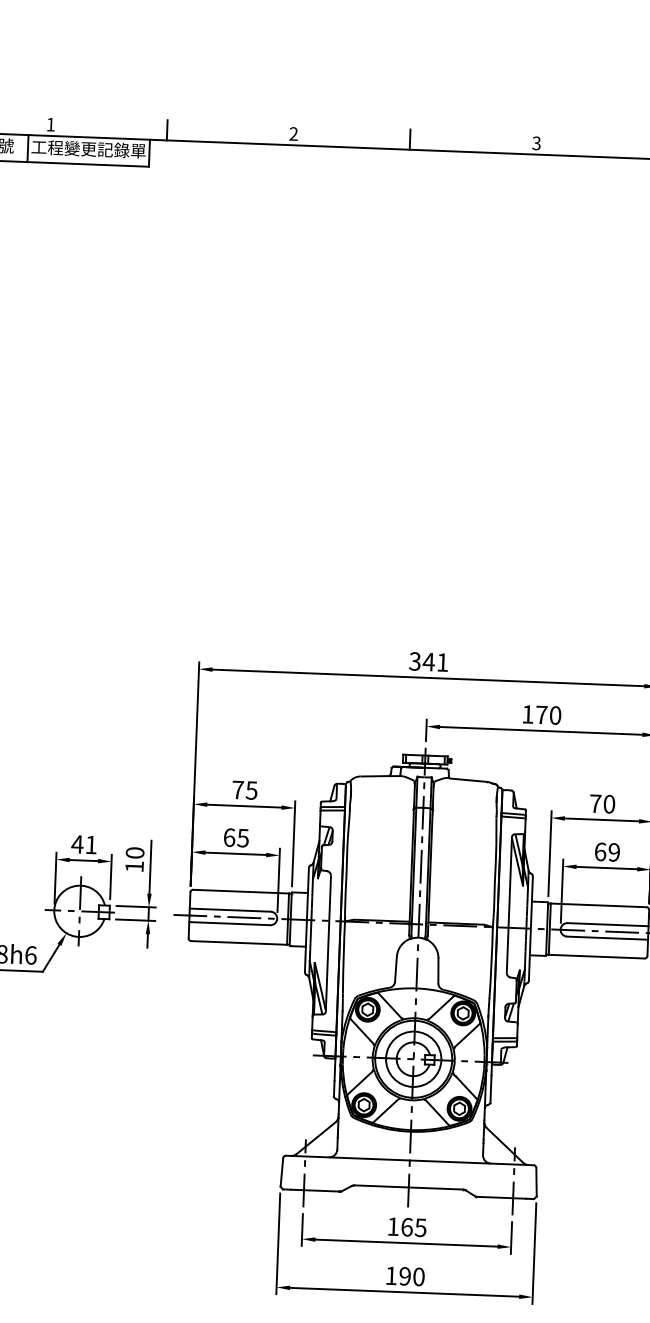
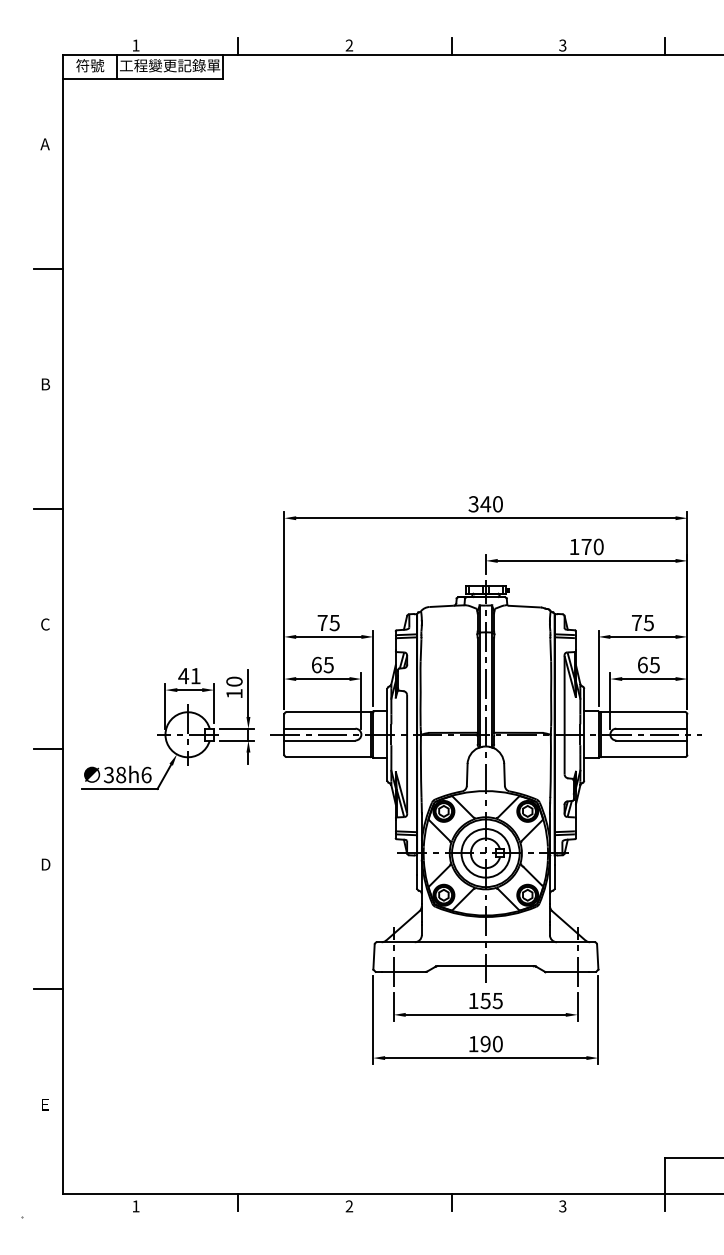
text: (442, 662) -> (497, 504), 341 -> 340
text: (608, 803) -> (648, 622), 70 -> 75
text: (613, 851) -> (654, 664), 69 -> 65
text: (406, 1226) -> (485, 1000), 165 -> 155

